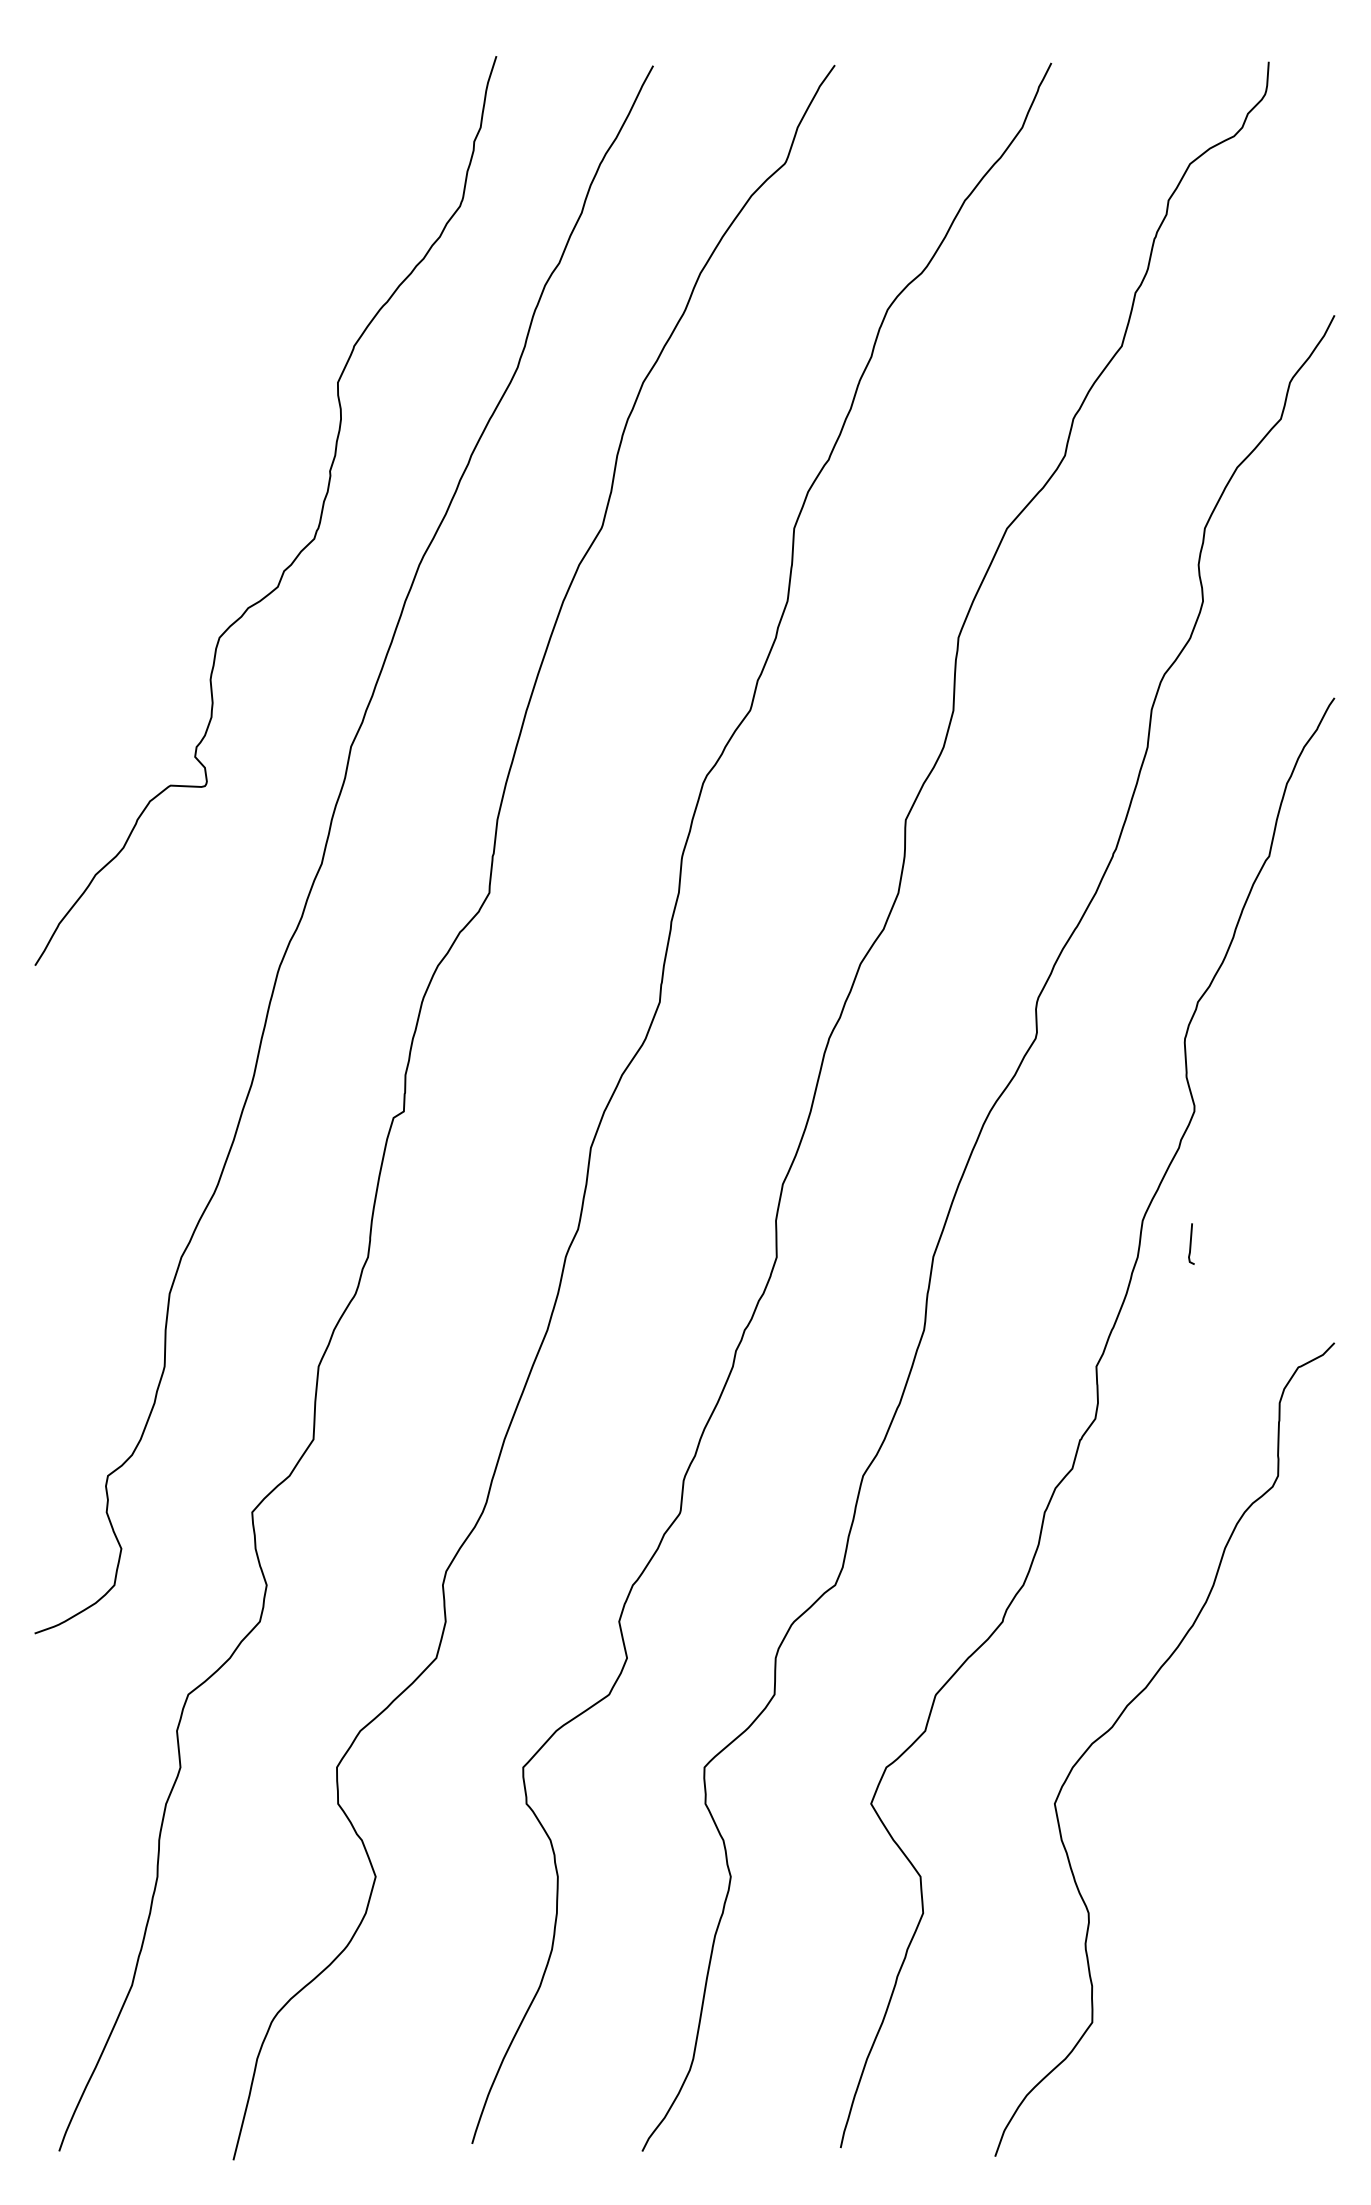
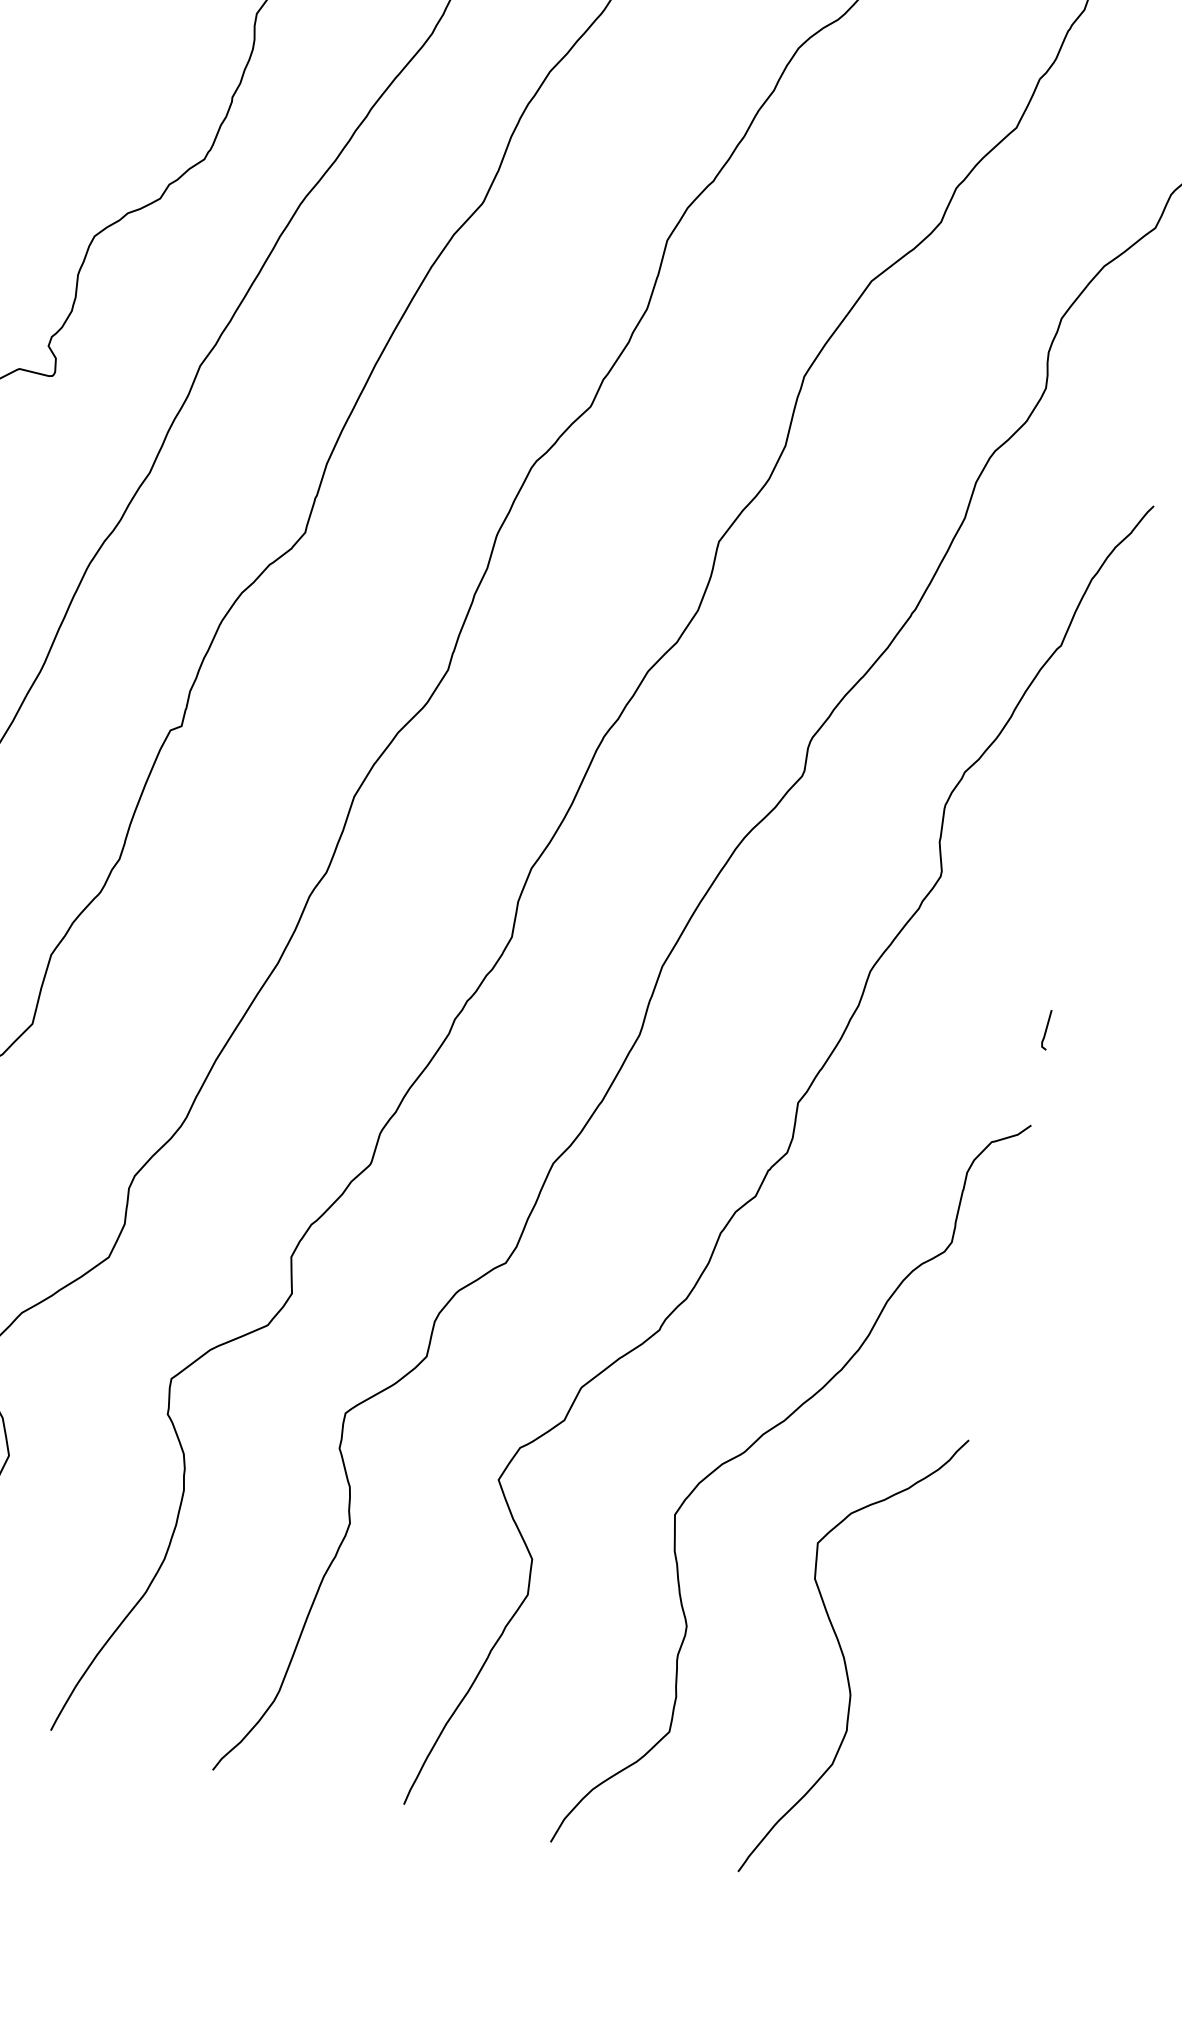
line: (1191, 1243) -> (1047, 1029), moved
curve: (1253, 1913) -> (844, 1657), added

